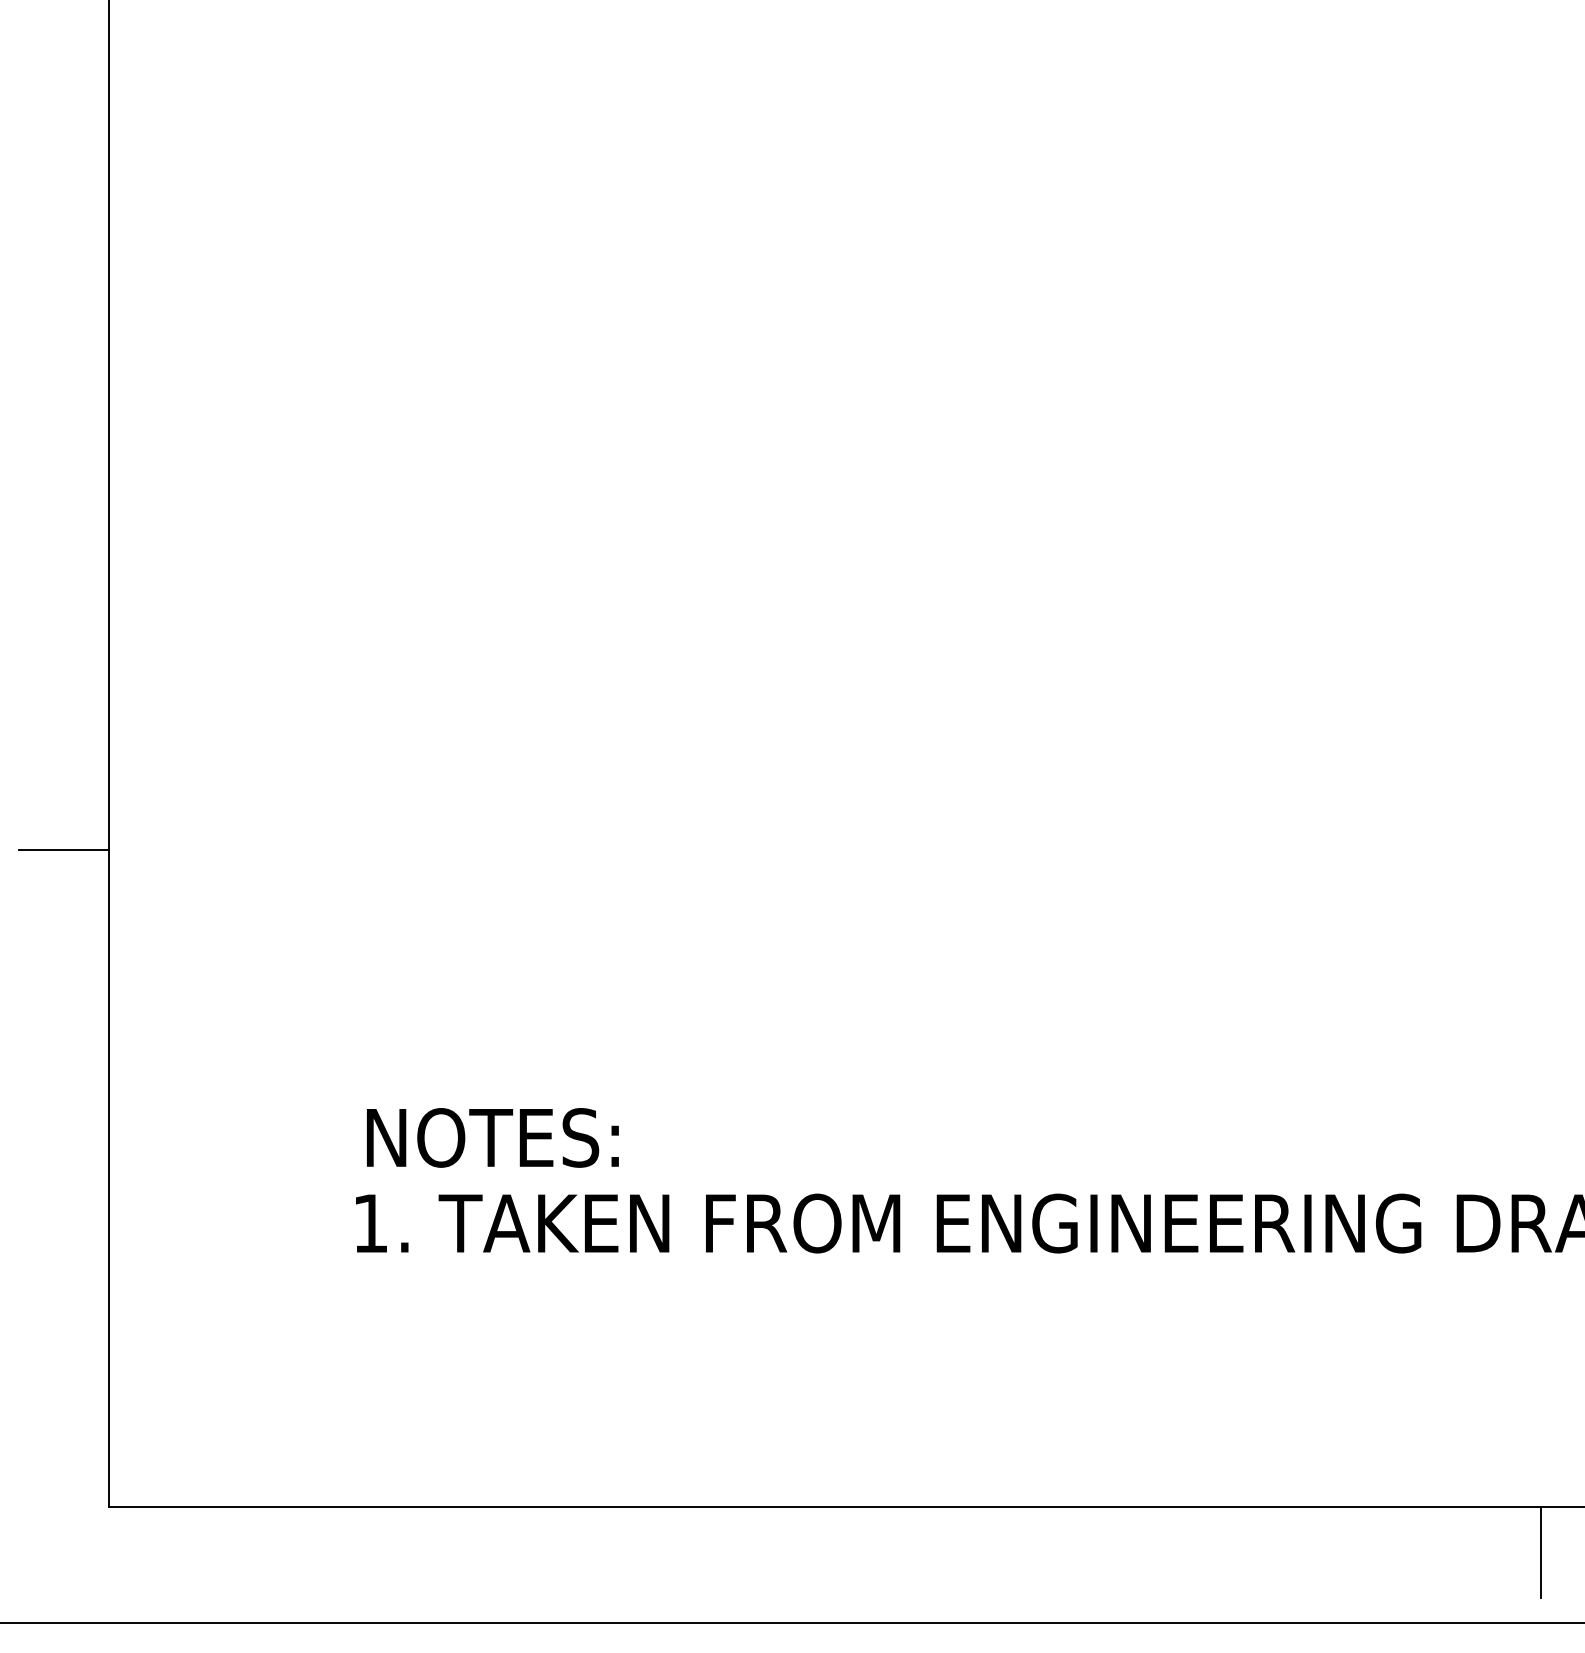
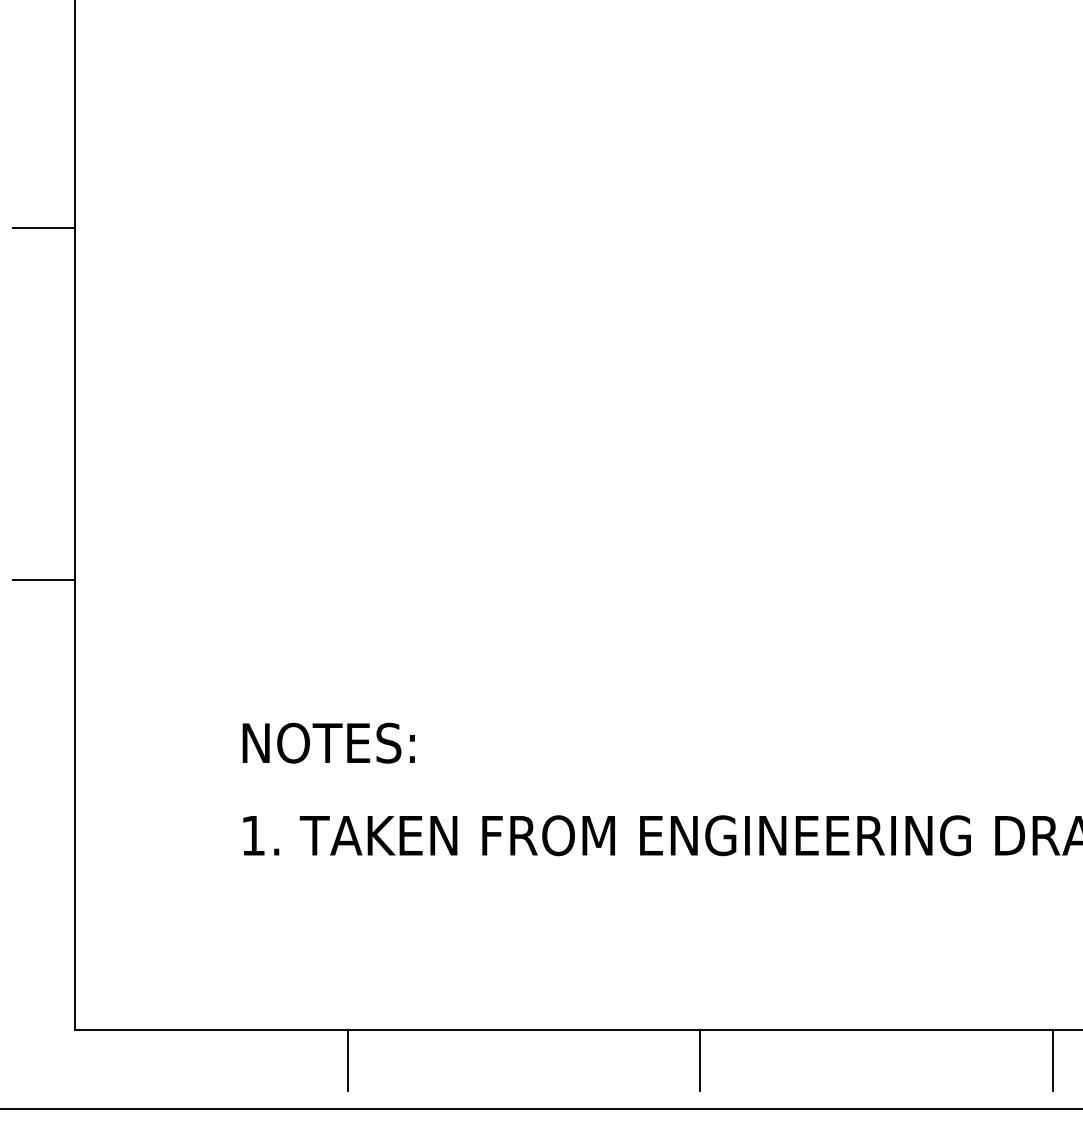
line: (63, 333) -> (43, 227), added
text: (492, 1136) -> (328, 742), moved
line: (508, 1552) -> (347, 1060), added
line: (1025, 1552) -> (700, 1060), added

